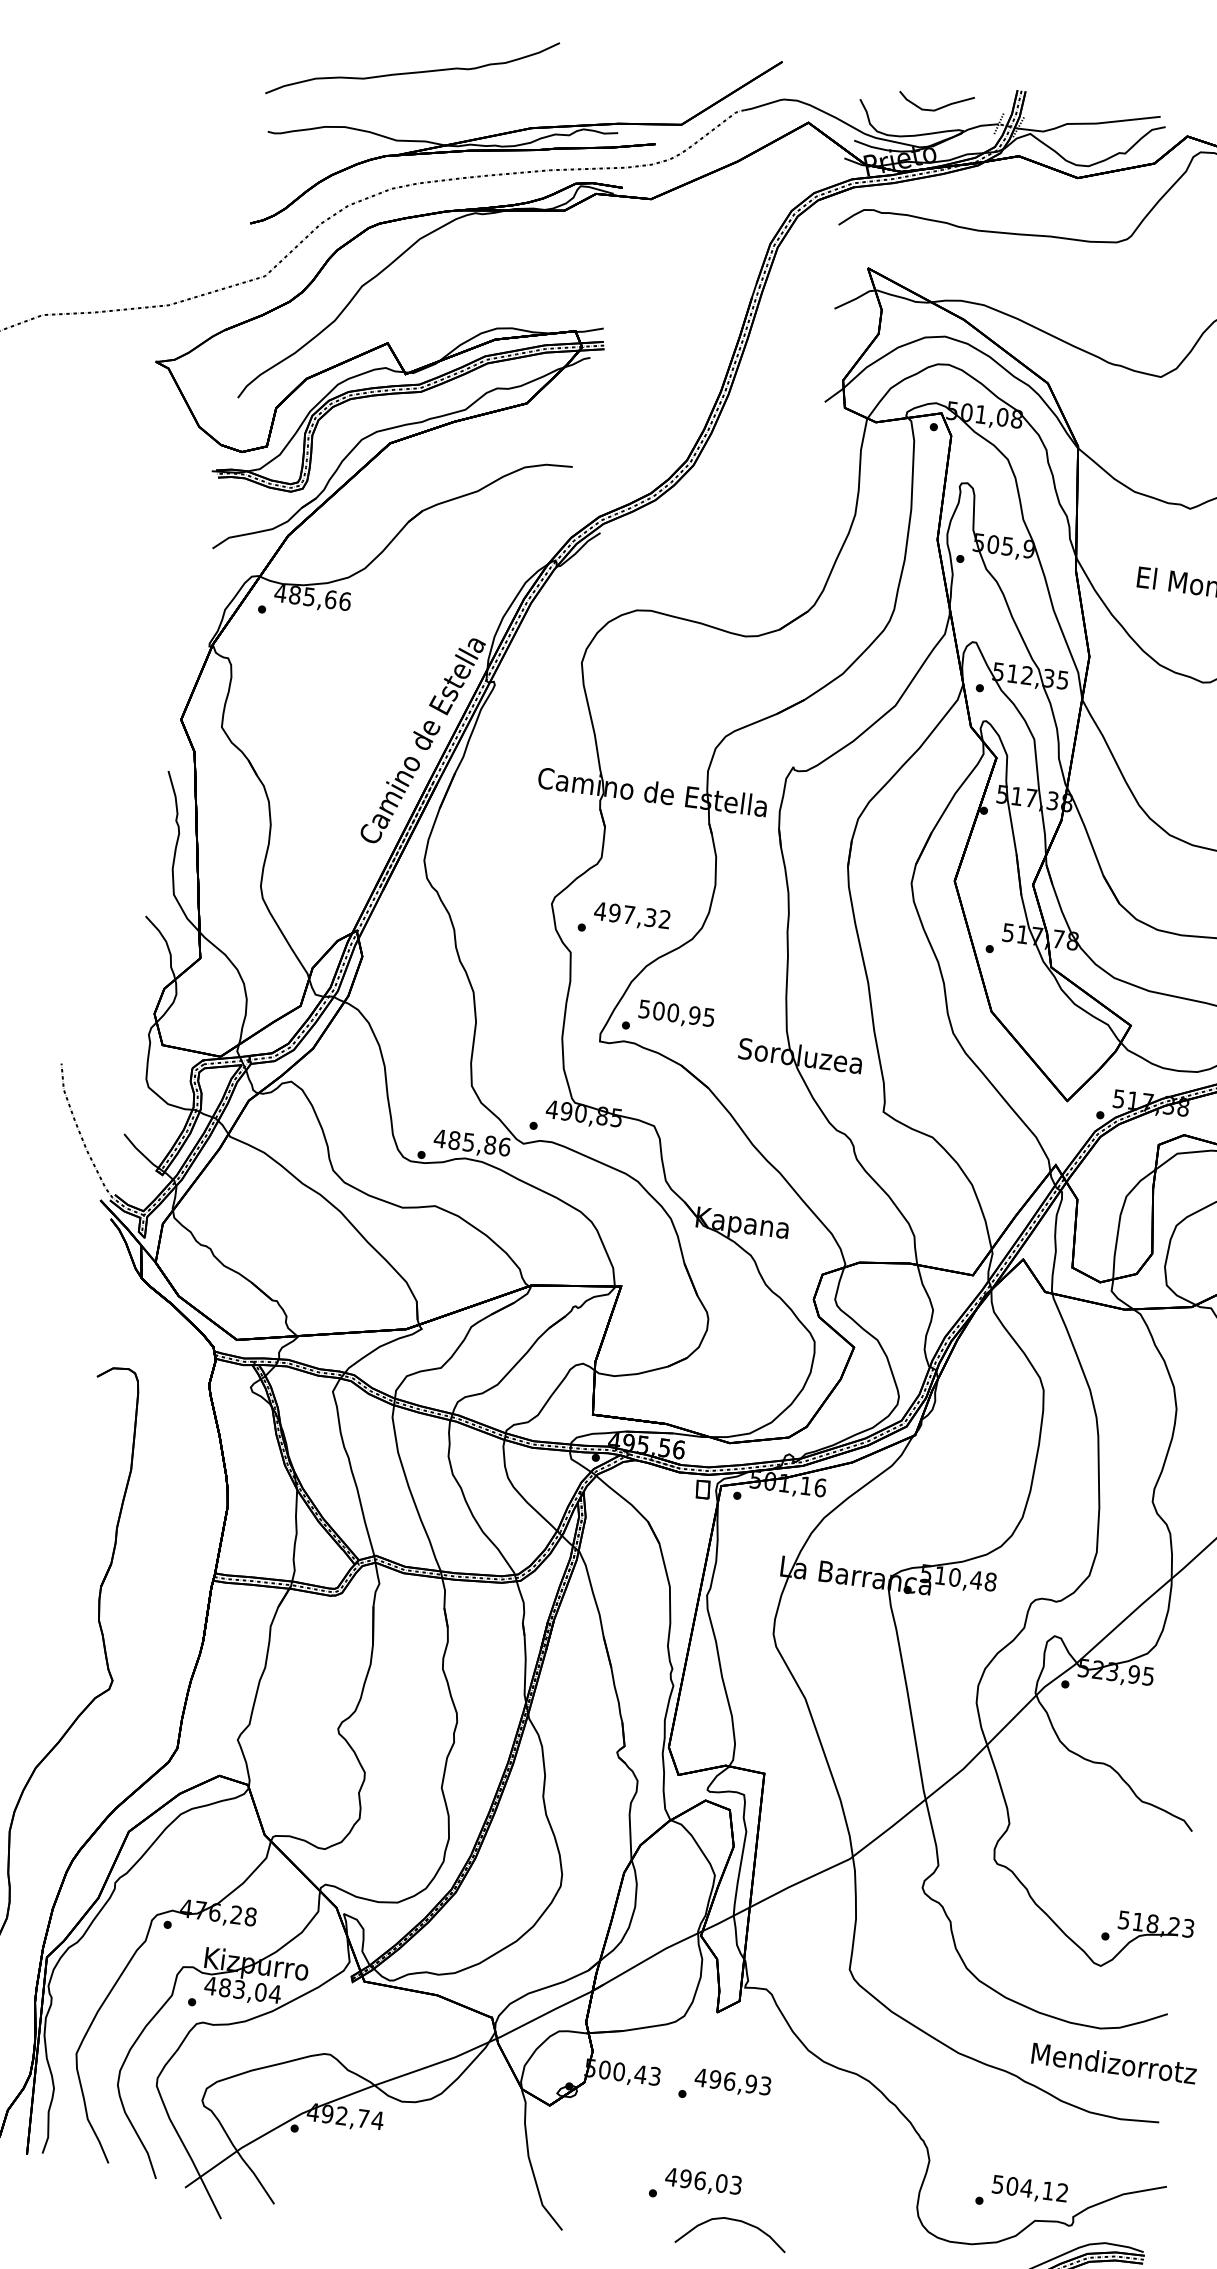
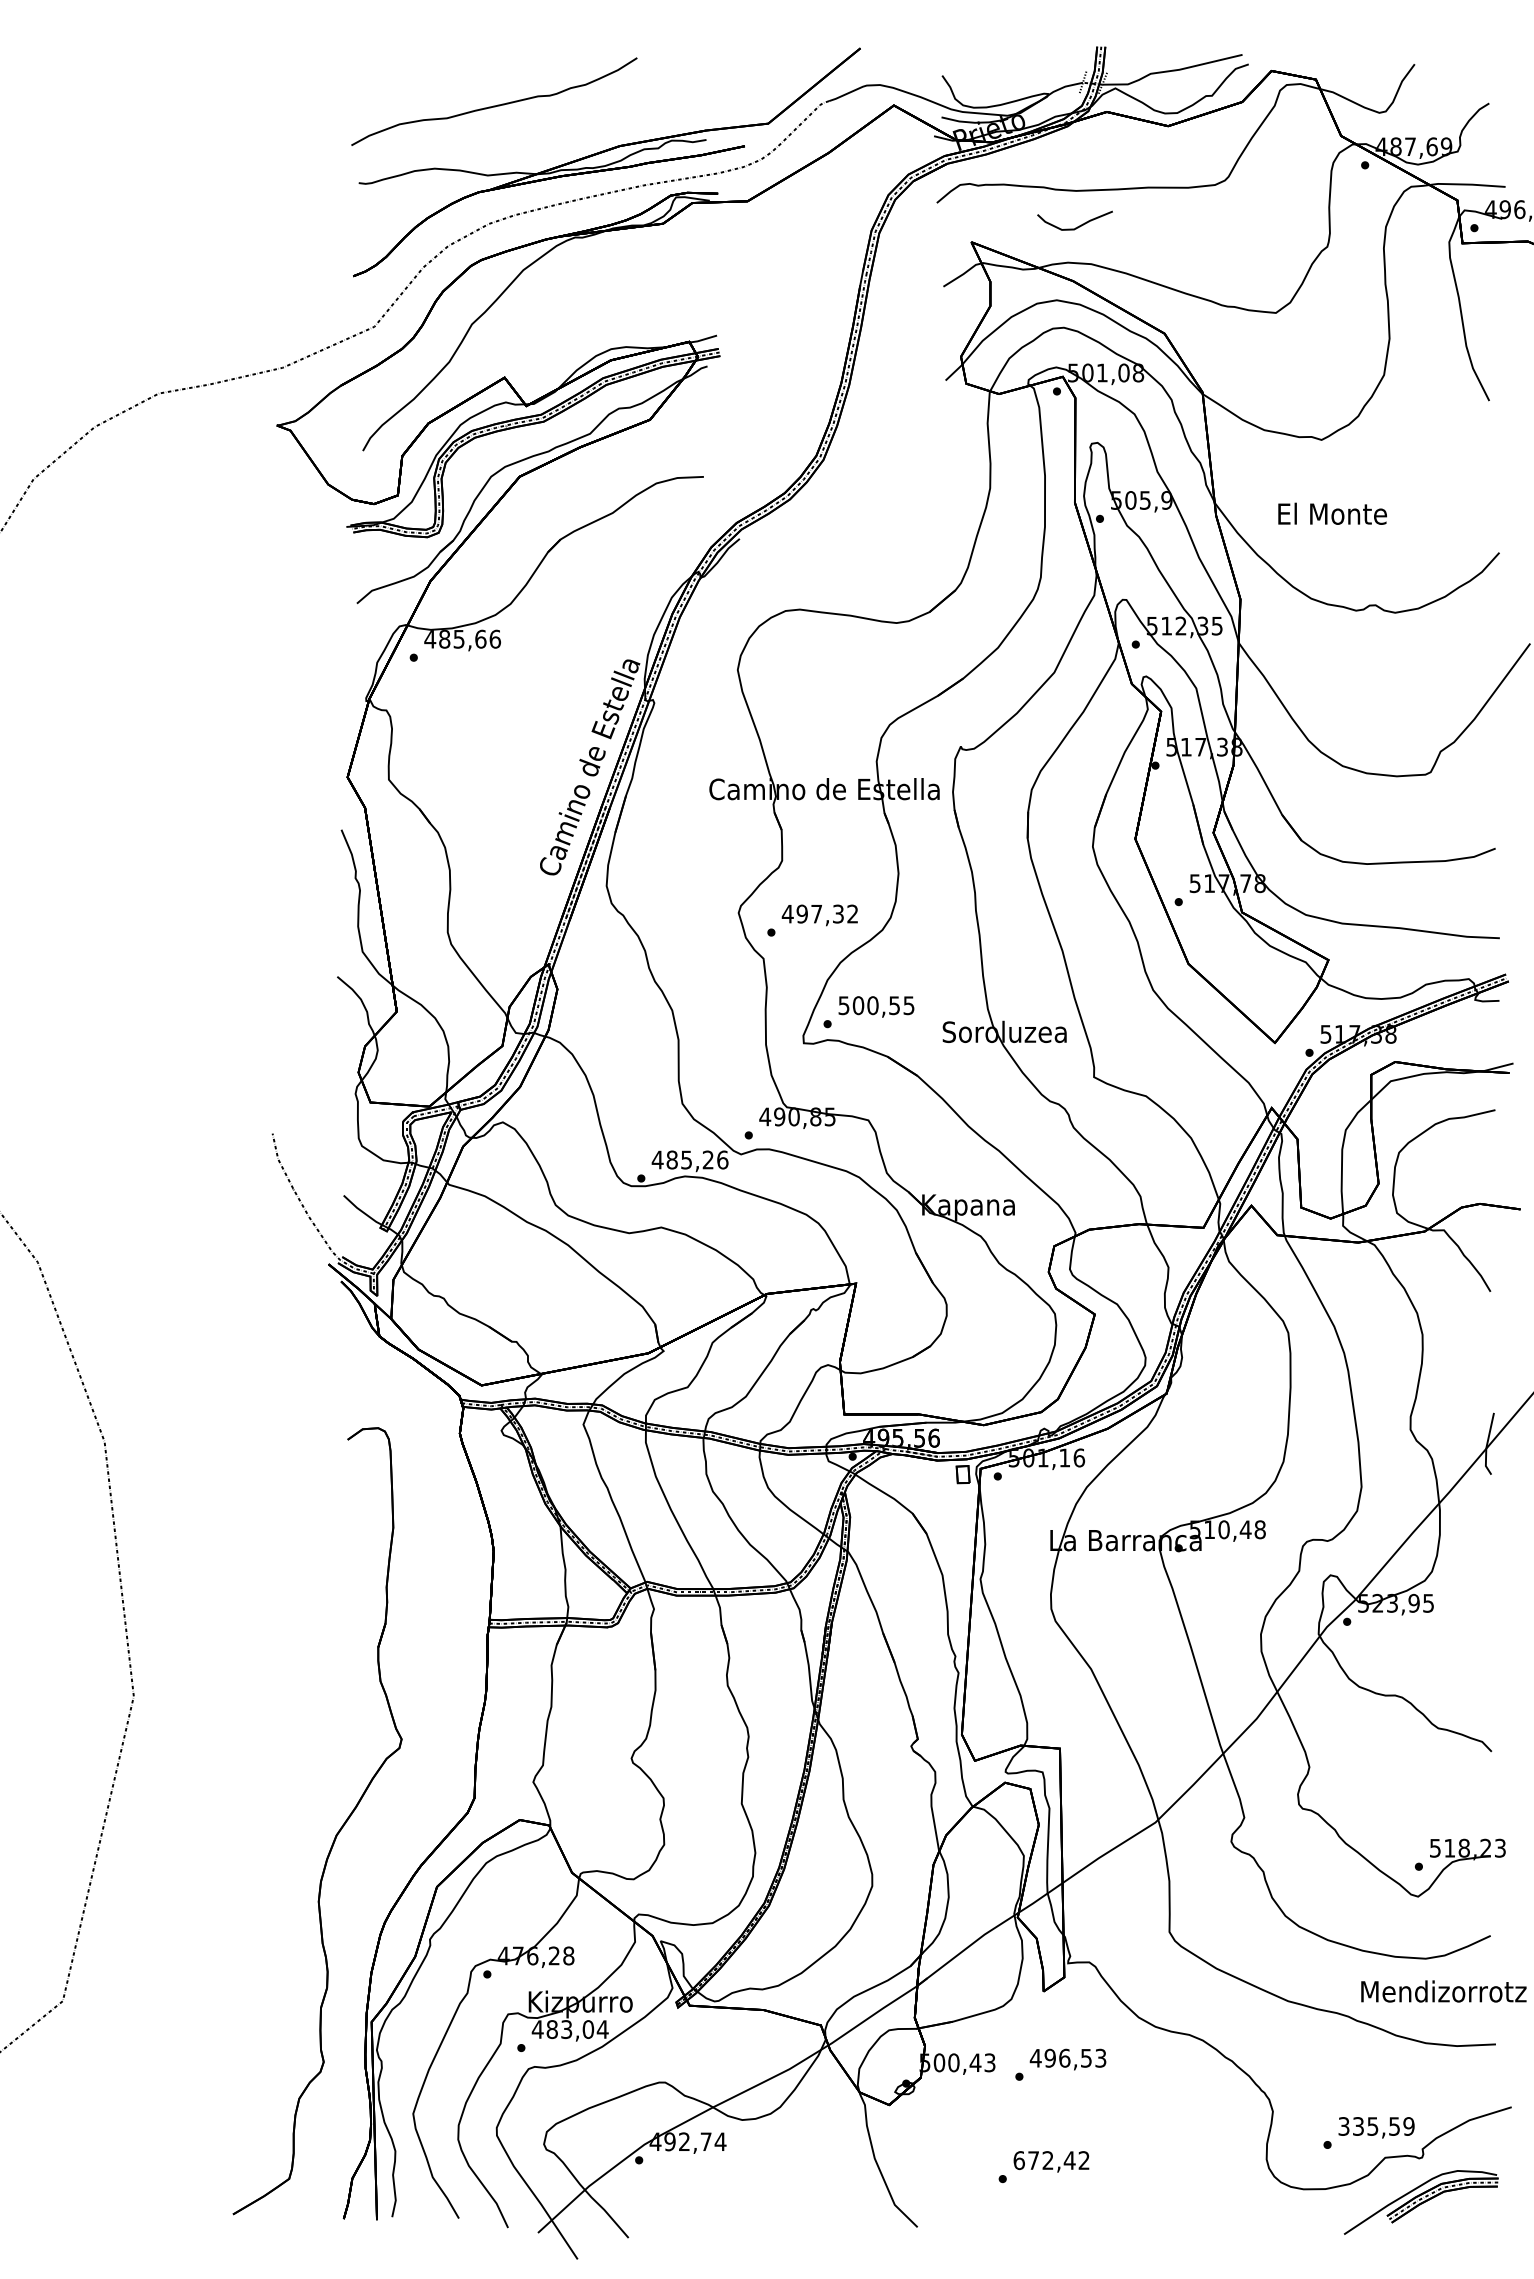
curve: (937, 108) -> (1077, 226), moved
text: (694, 1015) -> (894, 1005), 500,95 -> 500,55
text: (489, 1144) -> (707, 1159), 485,86 -> 485,26
text: (750, 2083) -> (1085, 2057), 496,93 -> 496,53
text: (703, 2181) -> (1051, 2160), 496,03 -> 672,42
text: (1030, 2188) -> (1376, 2126), 504,12 -> 335,59
curve: (736, 2221) -> (1089, 2196), removed

